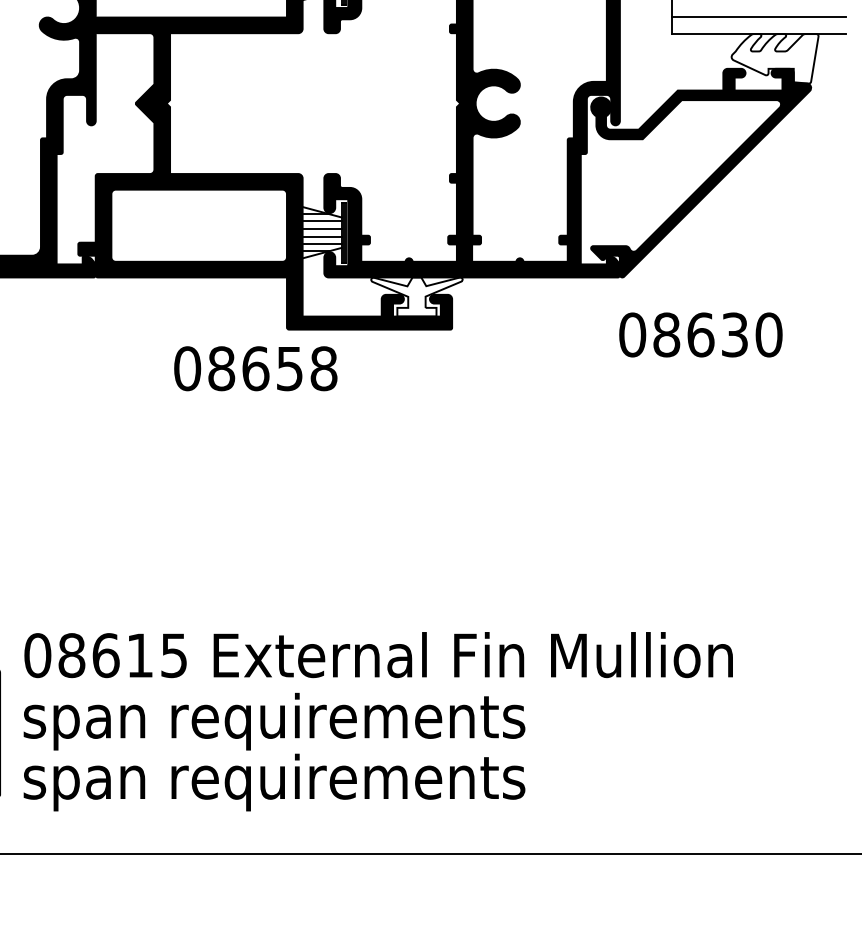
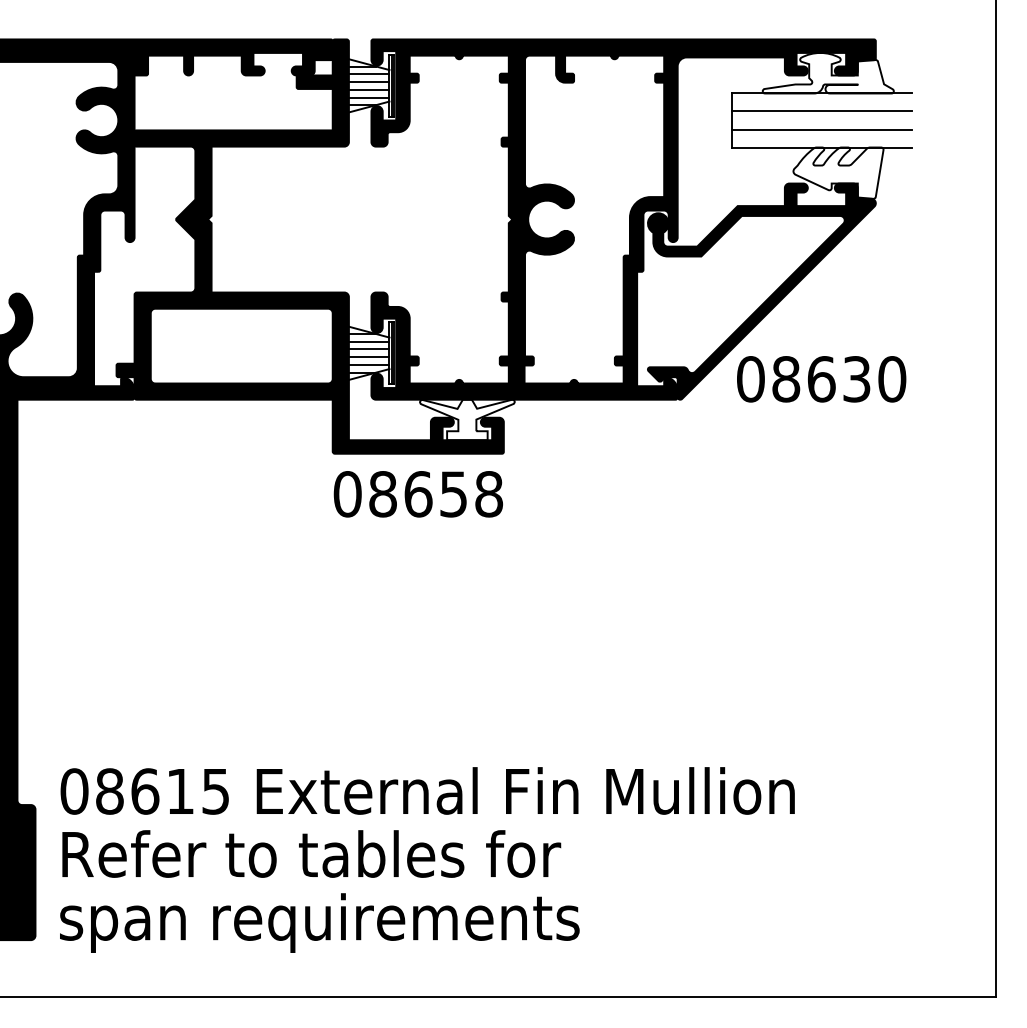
text: (700, 335) -> (821, 379), moved
text: (254, 368) -> (417, 494), moved
text: (274, 721) -> (319, 859), span requirements -> Refer to tables for

